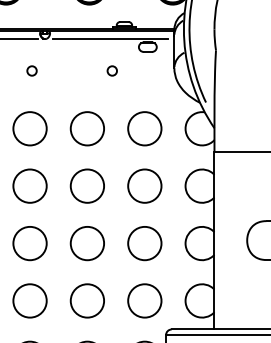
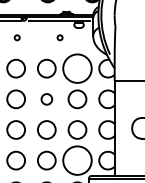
circle: (144, 128) -> (77, 68), size x1.6
circle: (86, 186) -> (46, 99), size x0.6
circle: (144, 300) -> (77, 160), size x1.6

